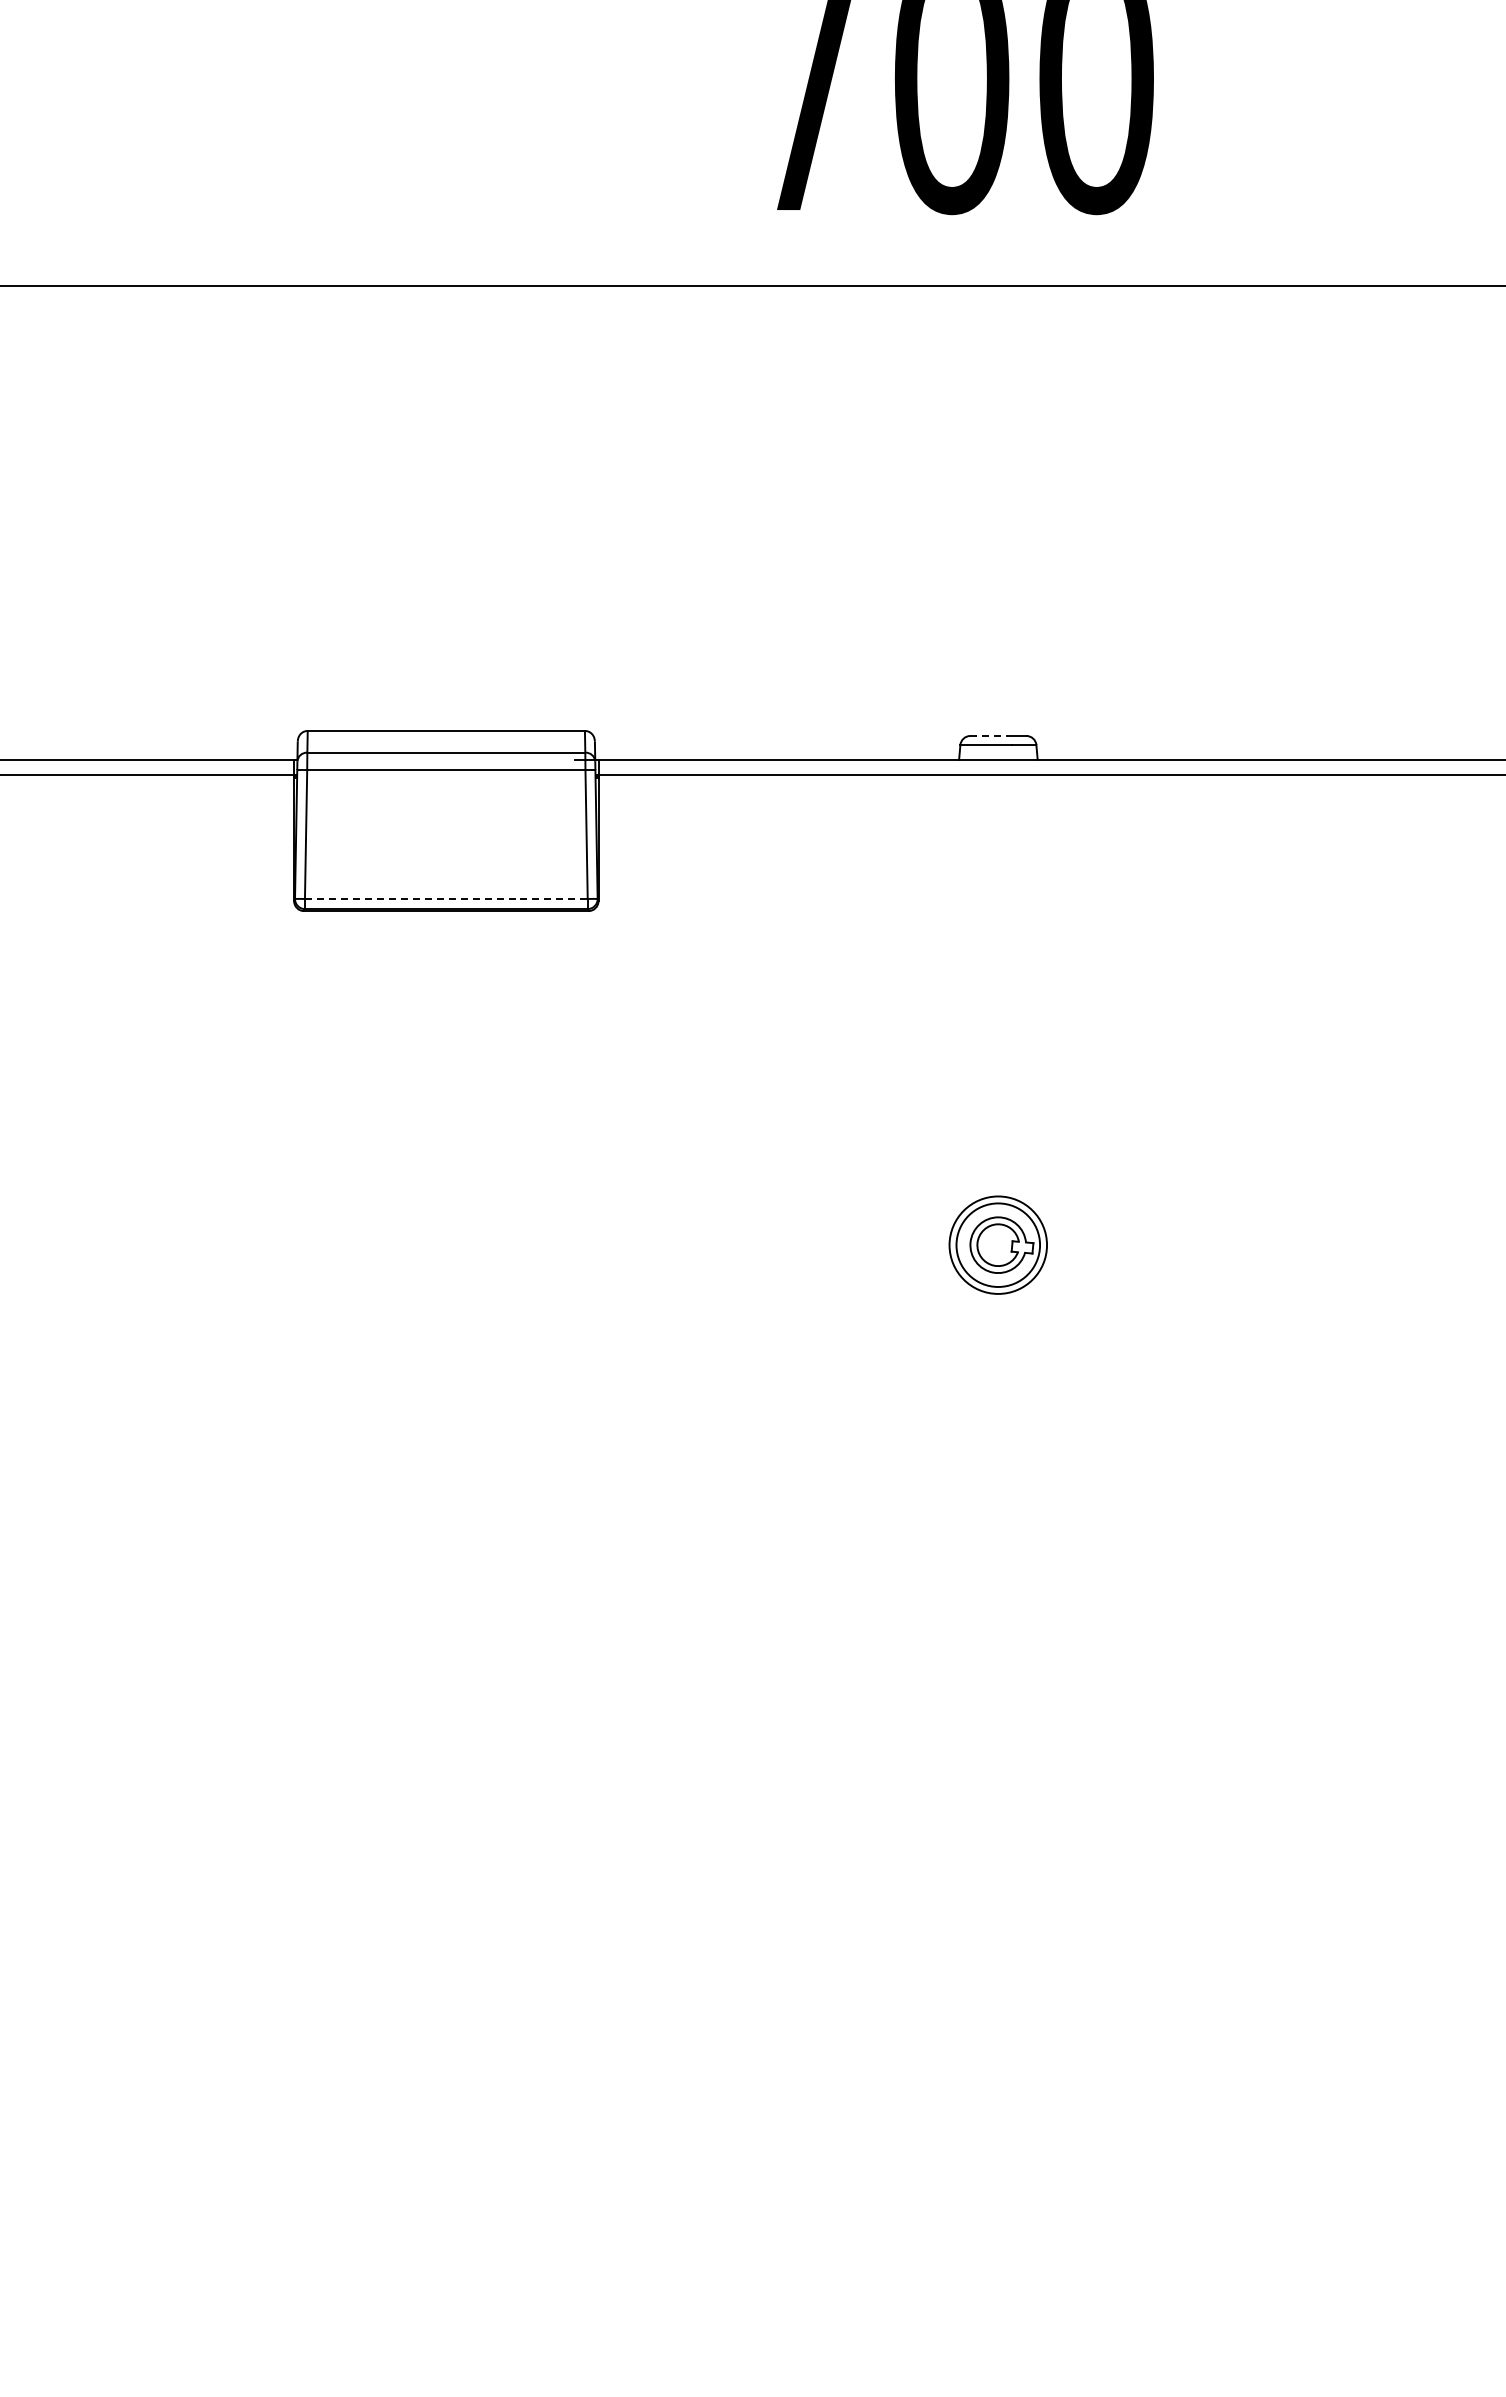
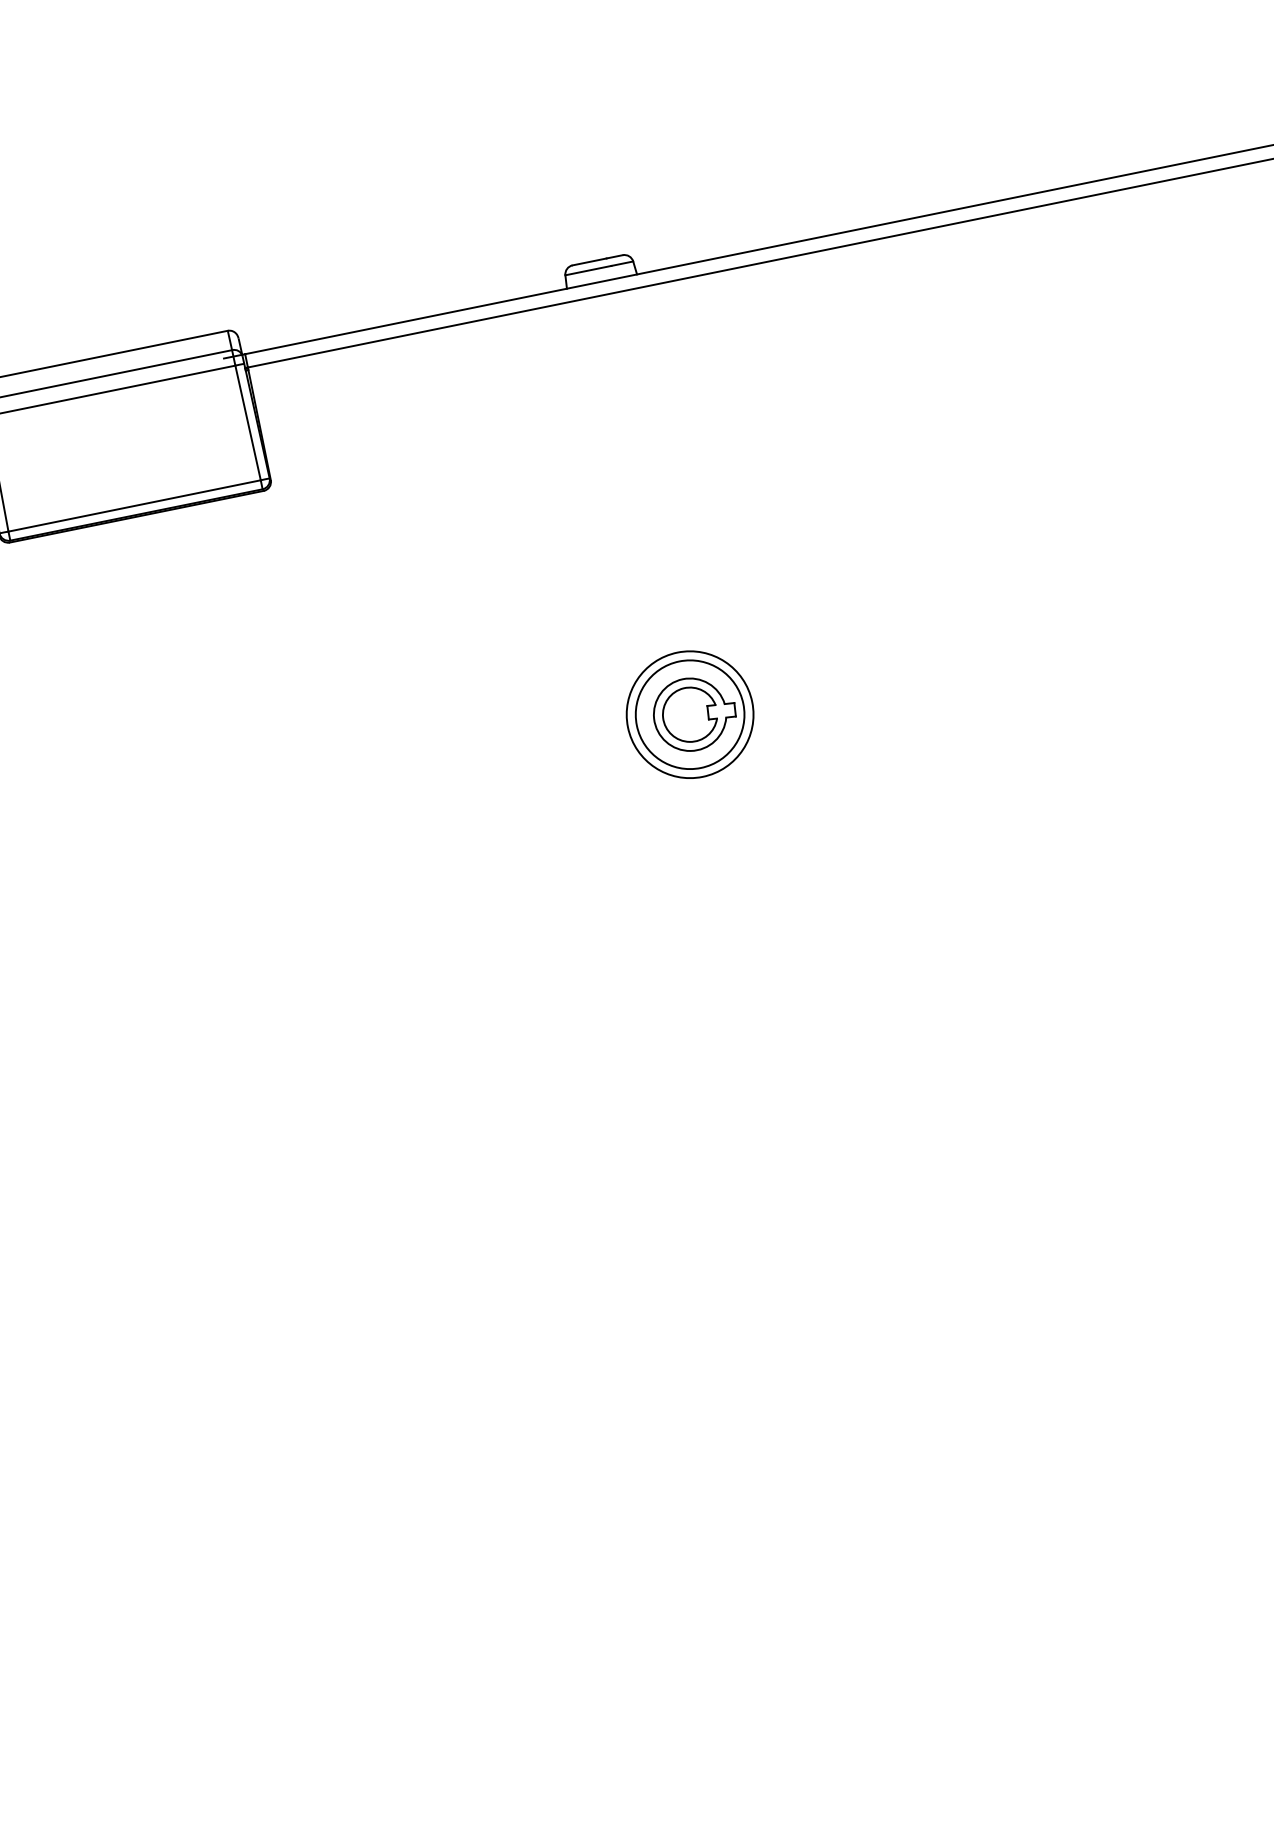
line: (989, 736) -> (589, 262), dashed -> solid
line: (446, 899) -> (134, 506), dashed -> solid
part: (997, 1244) -> (689, 714), size x1.43

